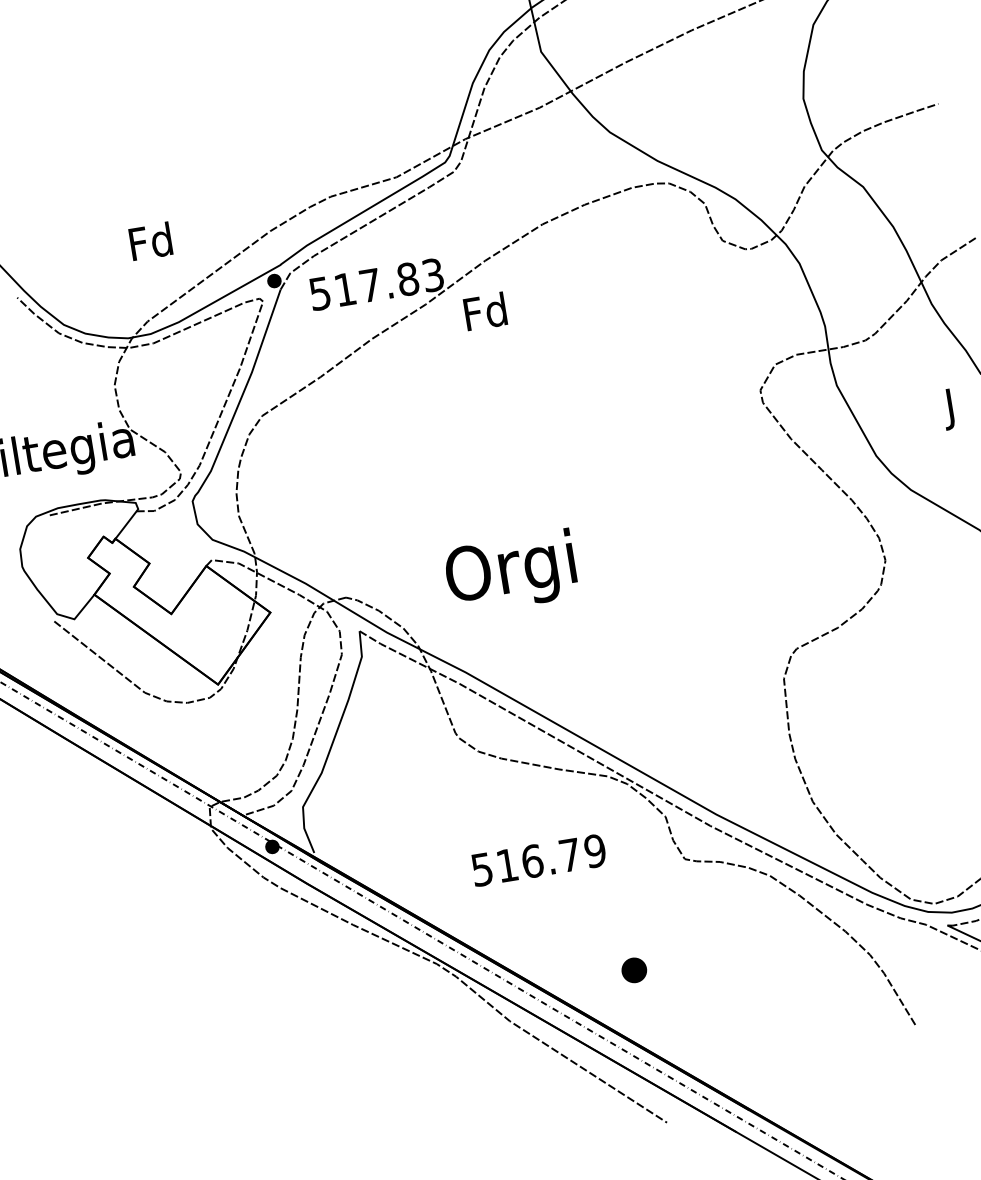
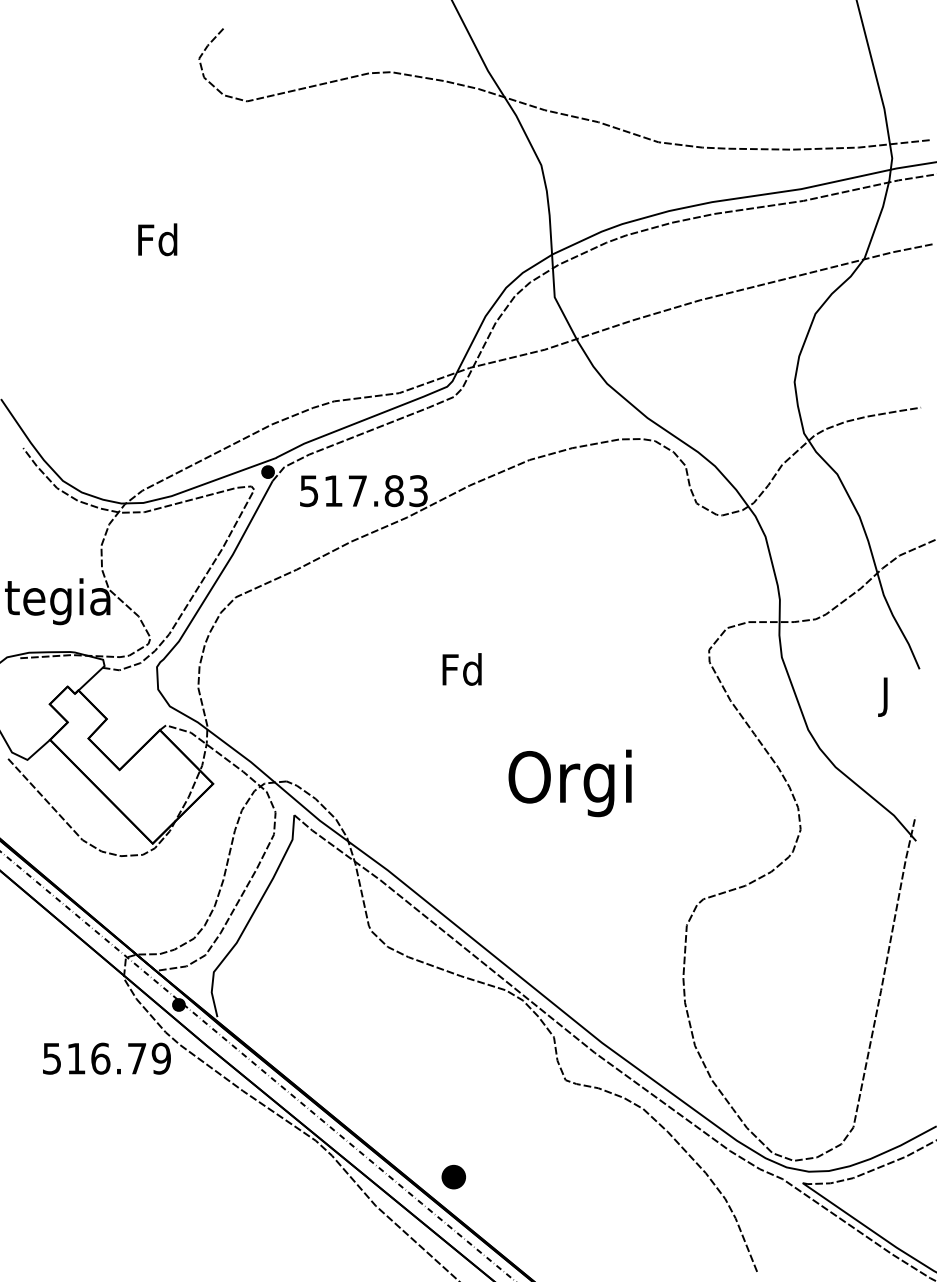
text: (150, 241) -> (157, 239), moved
text: (484, 311) -> (461, 669), moved
text: (510, 572) -> (569, 783), moved
text: (538, 860) -> (106, 1058), moved
part: (633, 969) -> (453, 1176), moved

